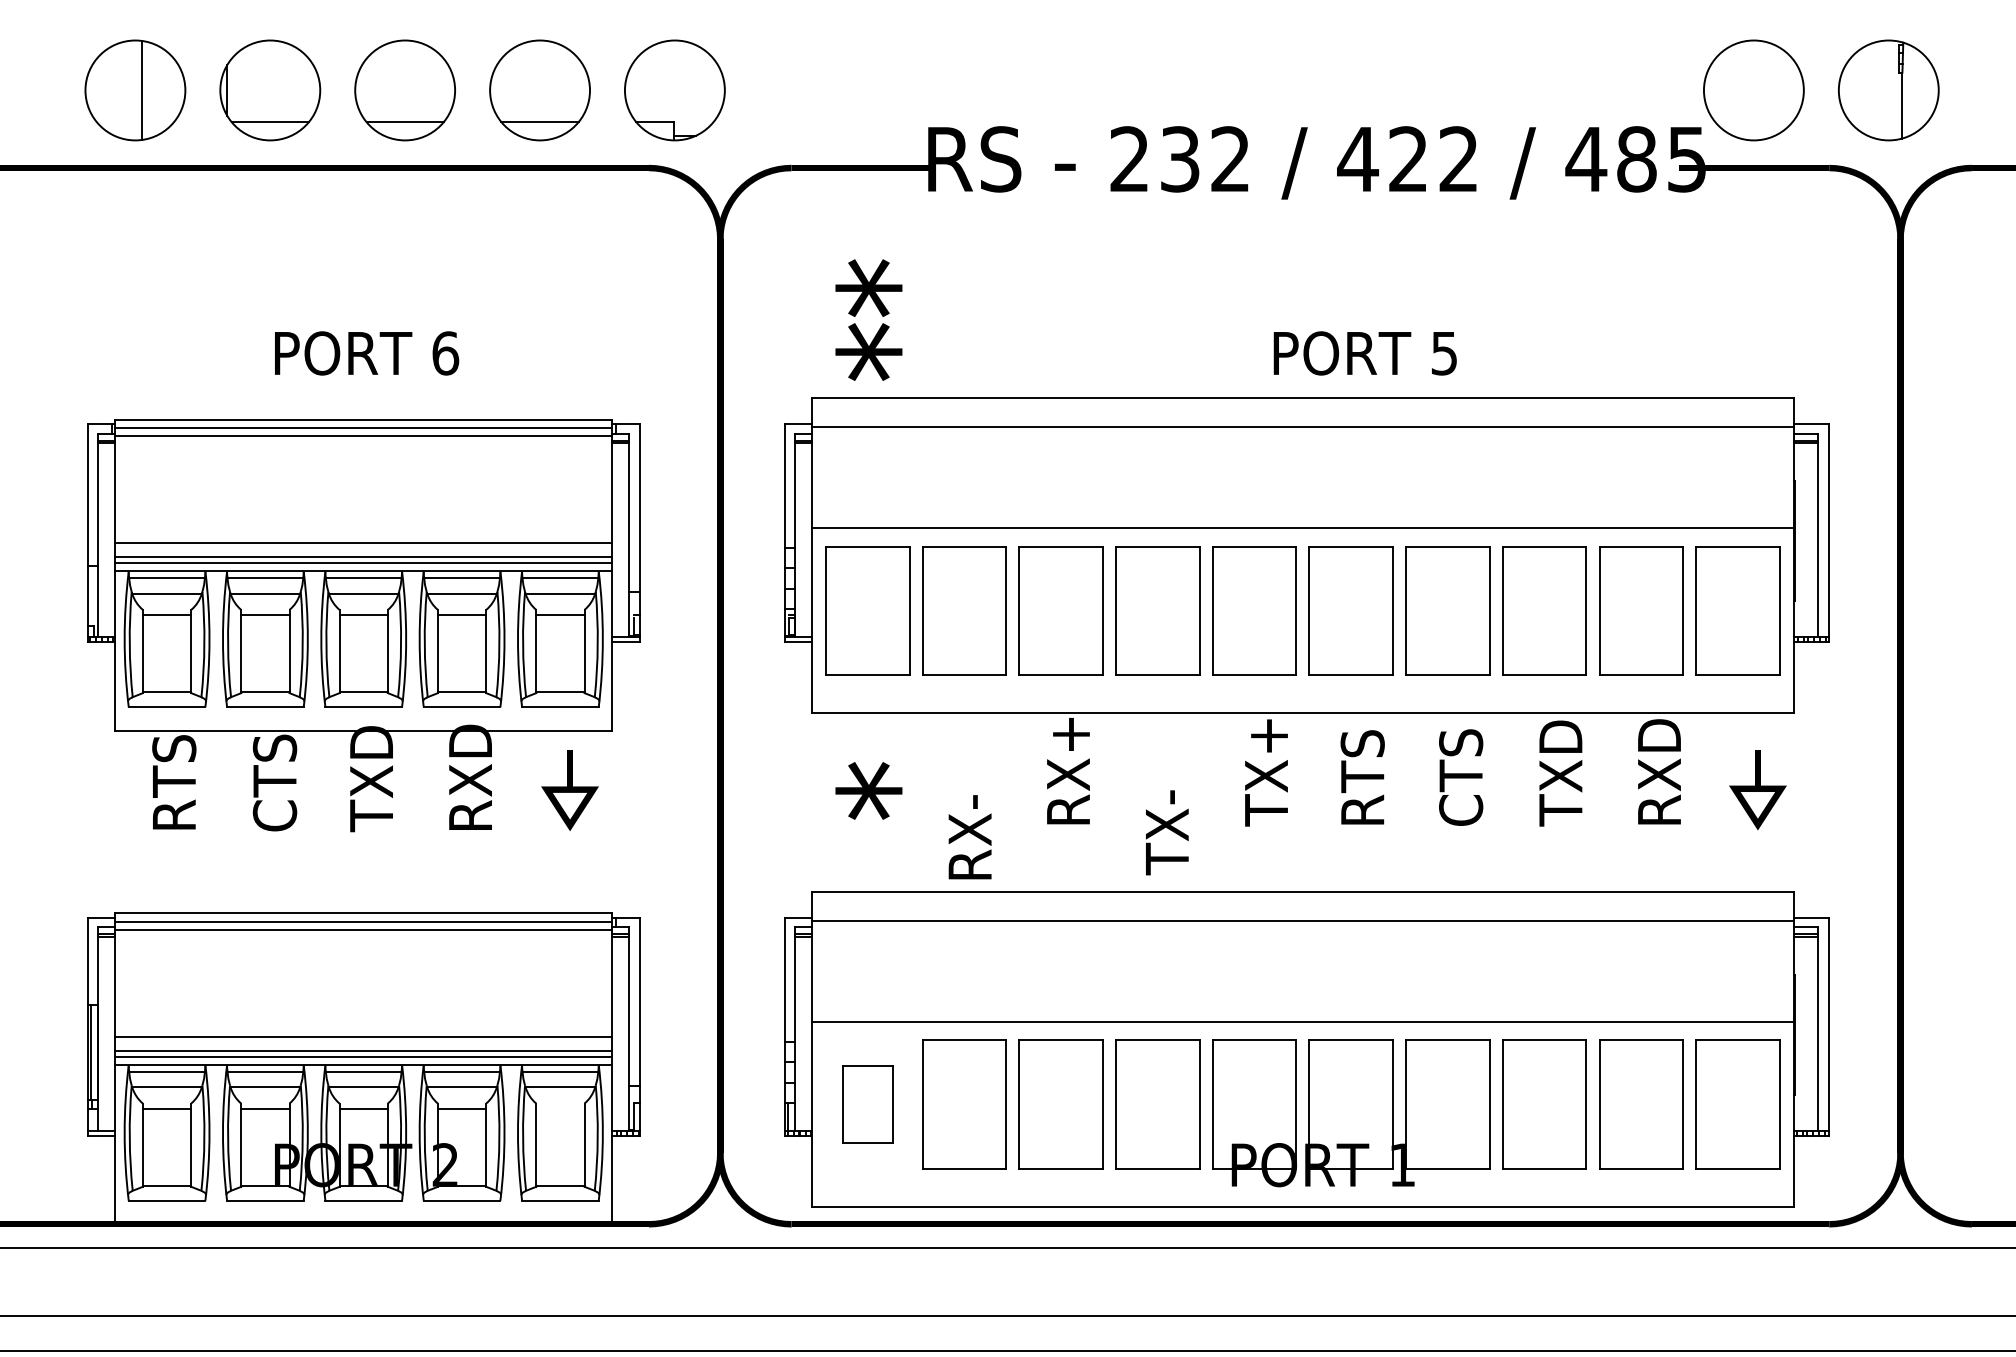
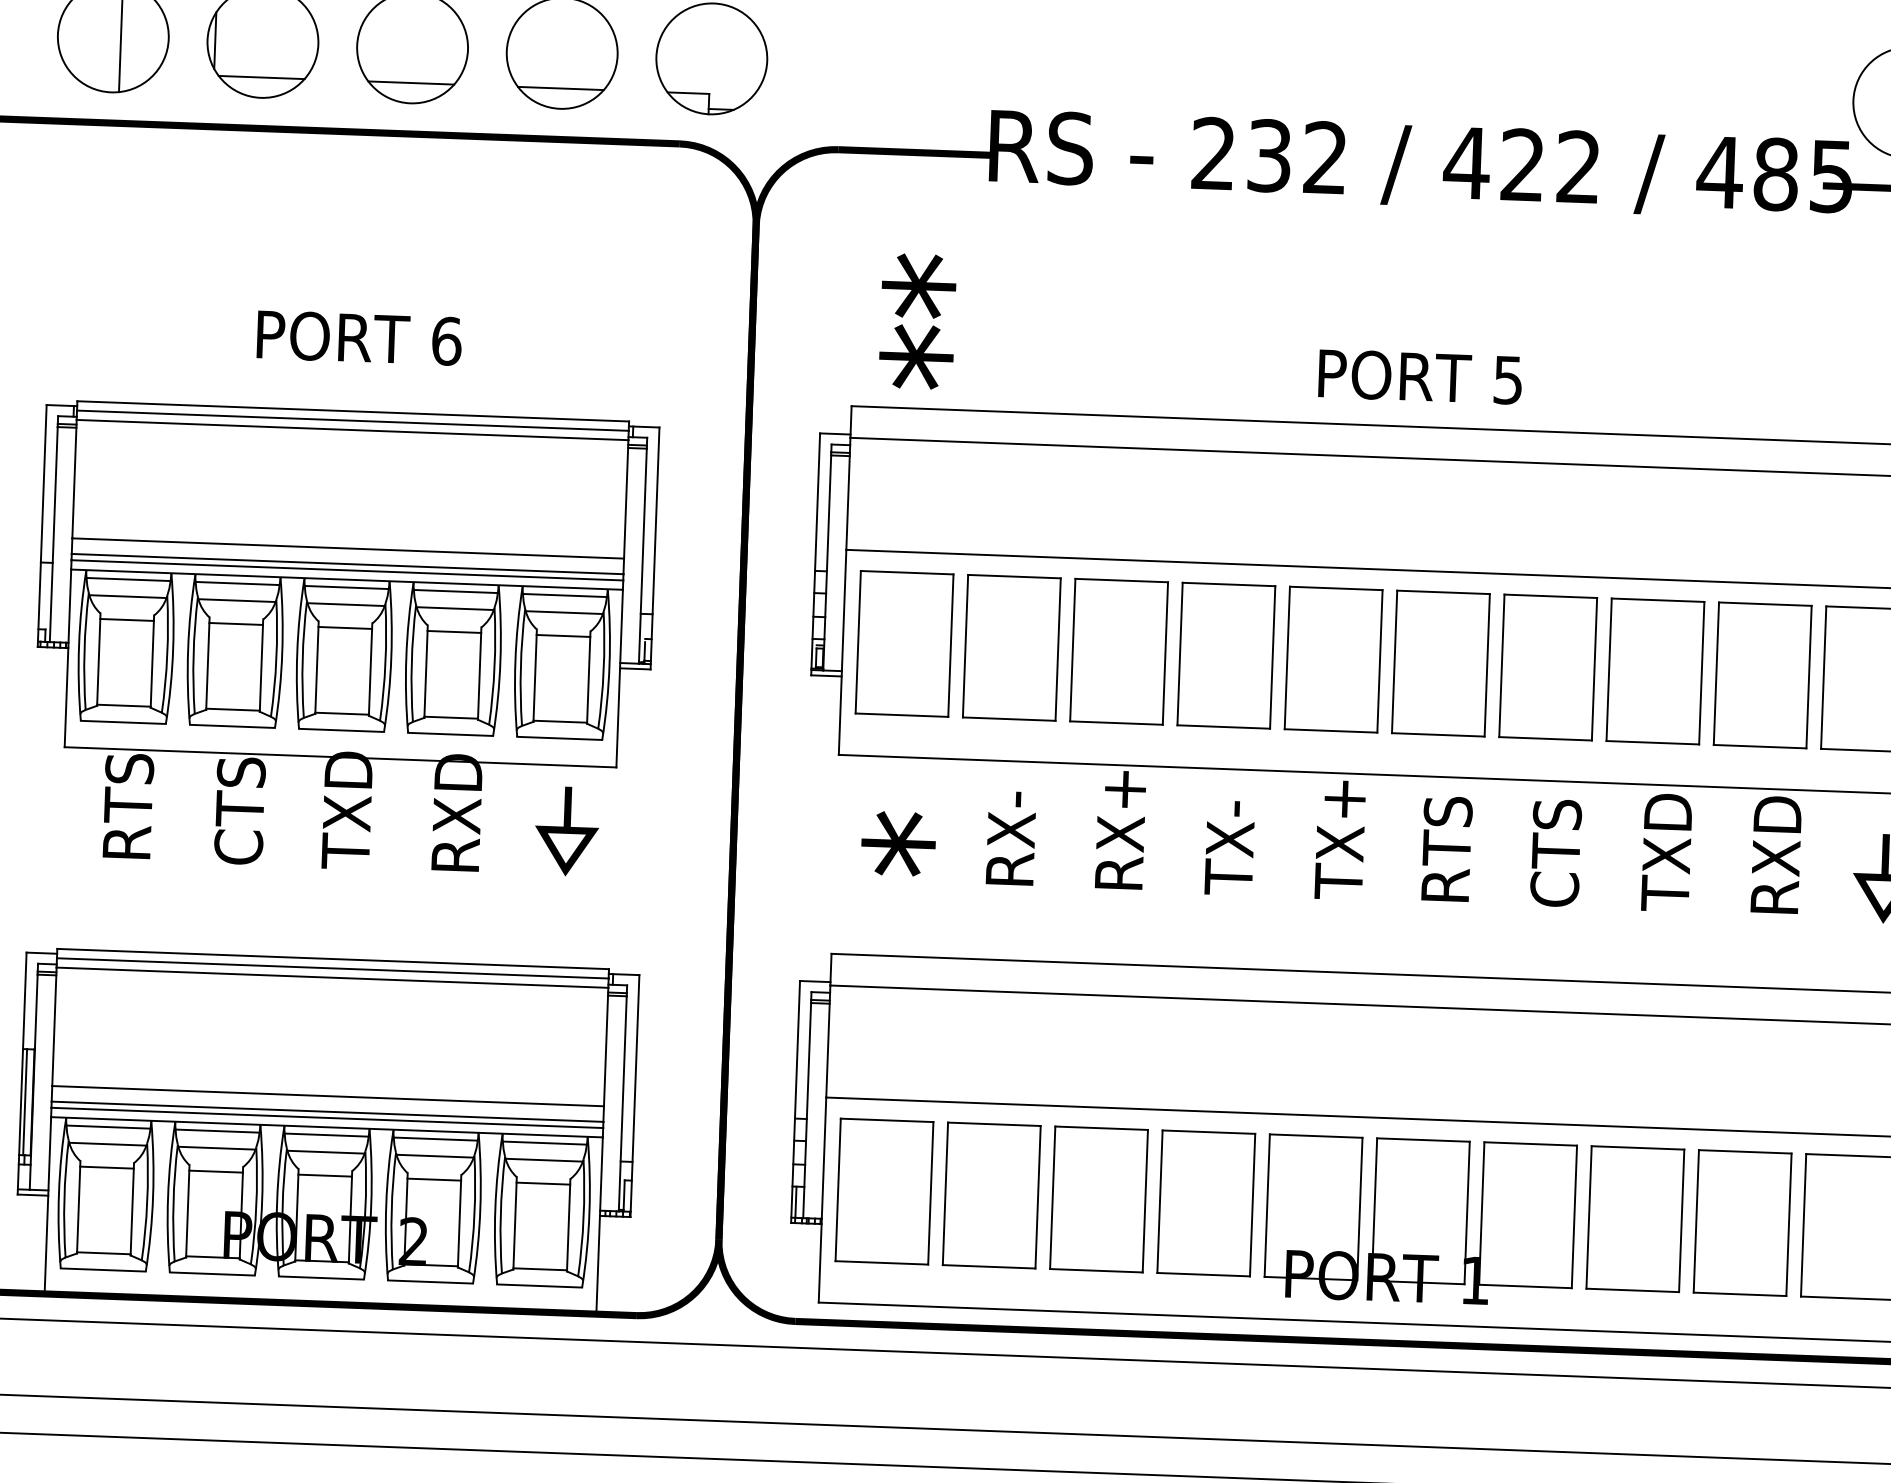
text: (1364, 353) -> (1419, 377), moved
text: (1167, 832) -> (1230, 847), moved
text: (969, 837) -> (1010, 838), moved
part: (867, 1104) -> (884, 1191), size x1.67
line: (560, 1108) -> (543, 1183), added

